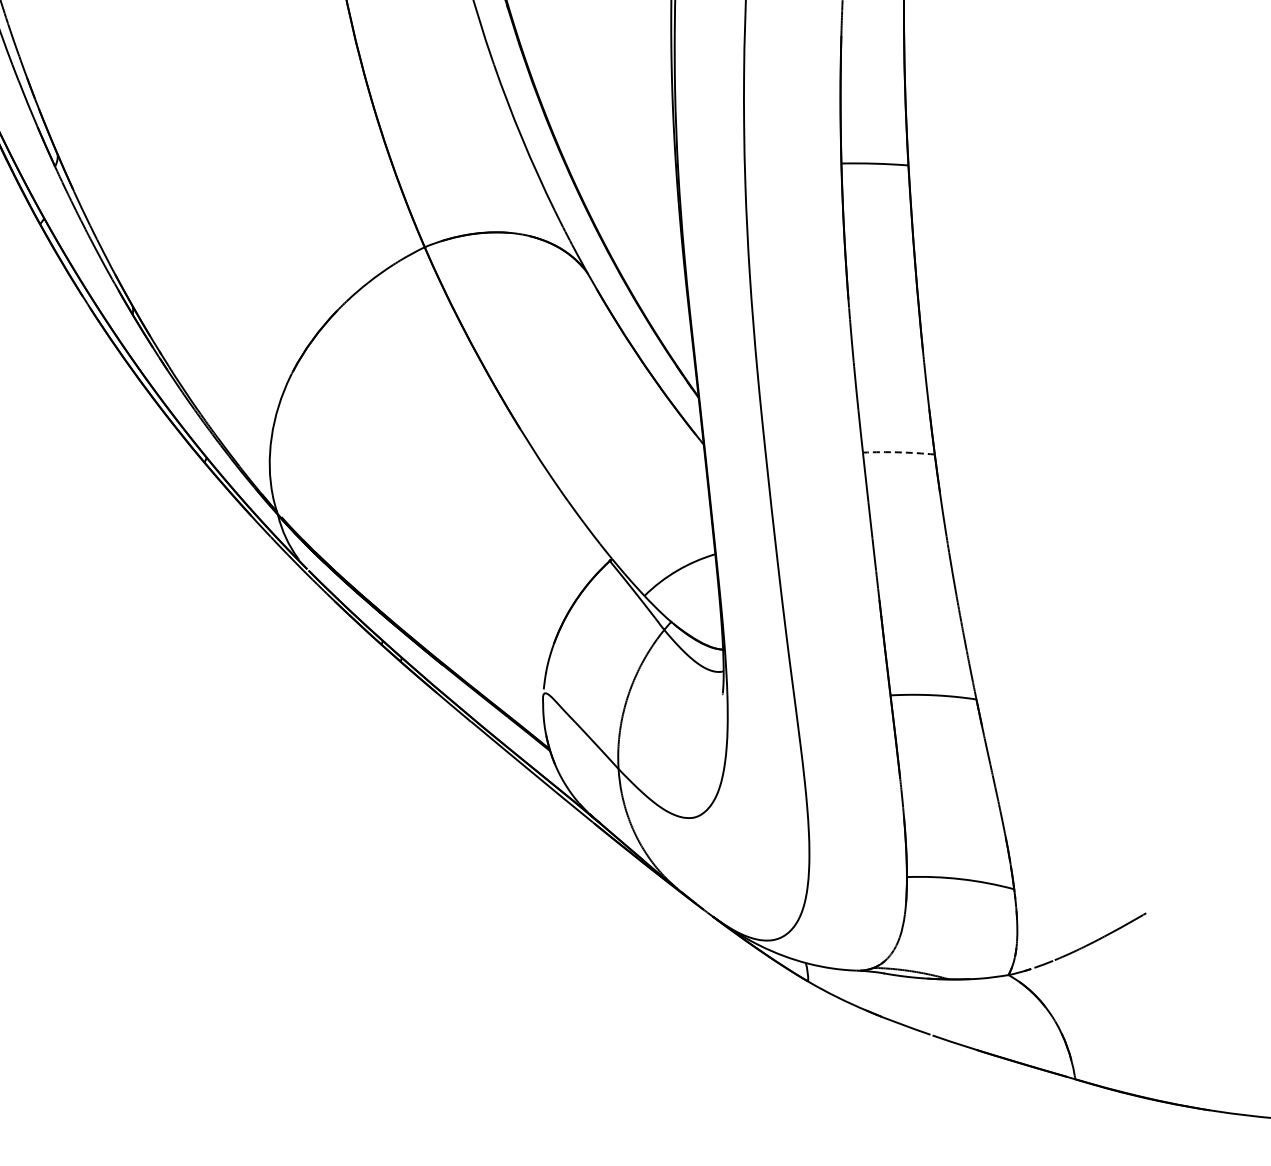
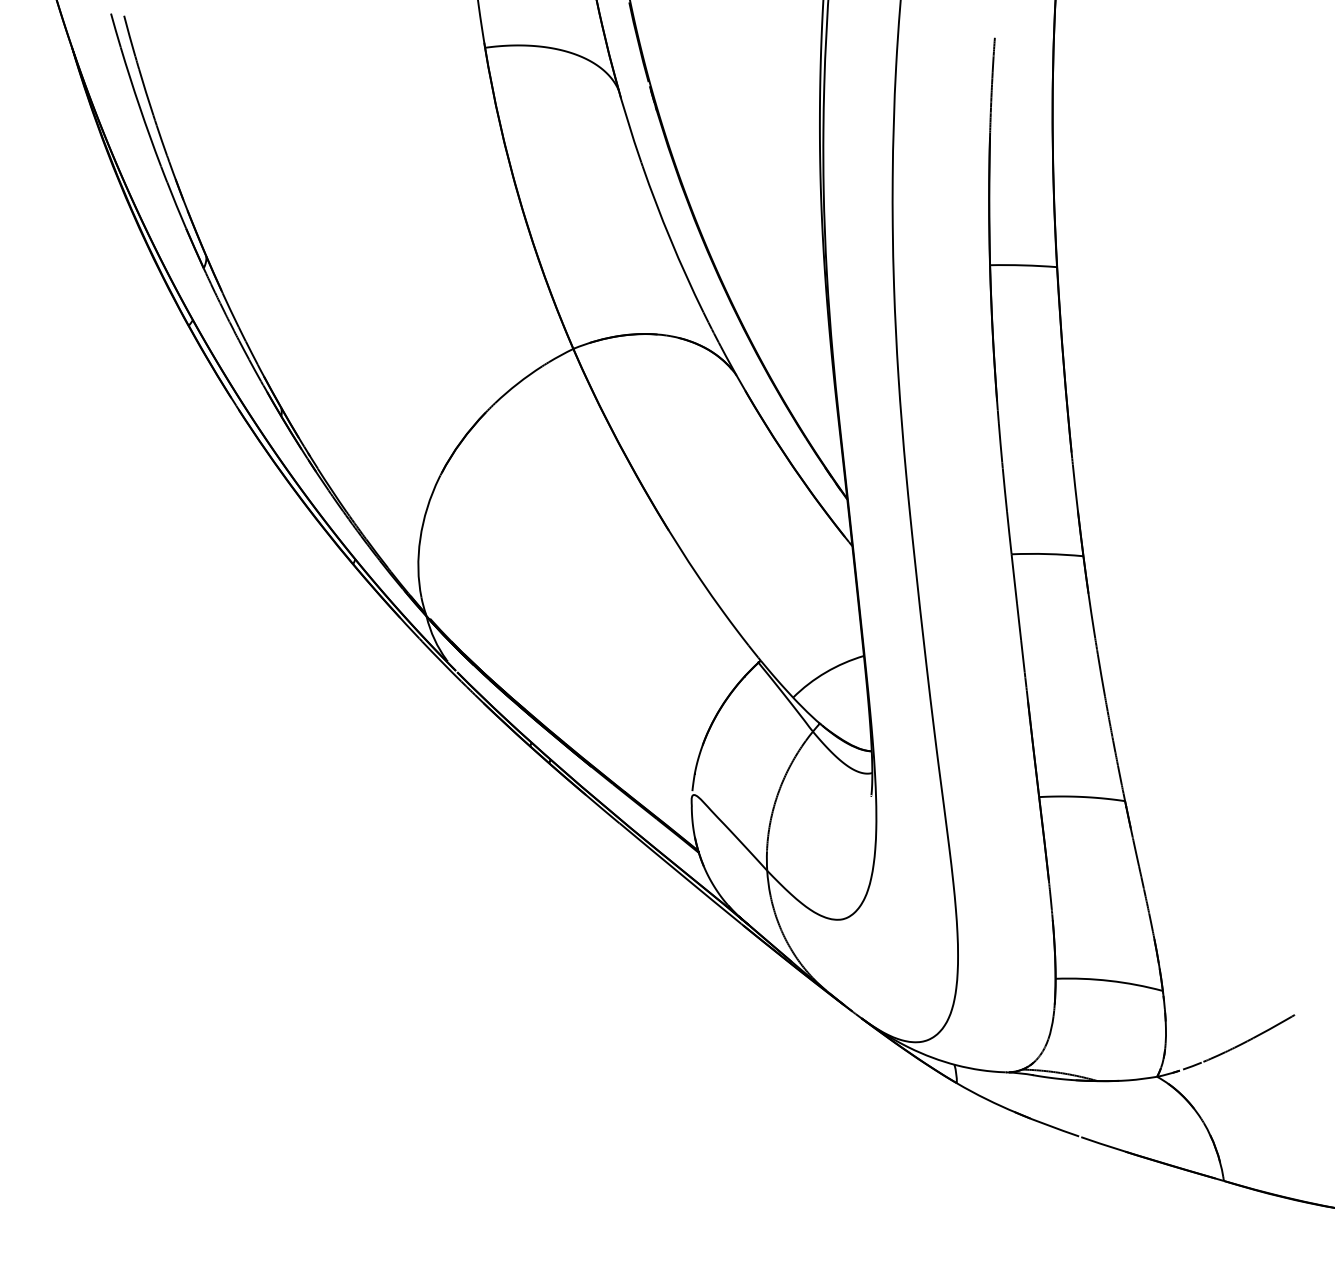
arc: (898, 452) -> (1047, 554), dashed -> solid

